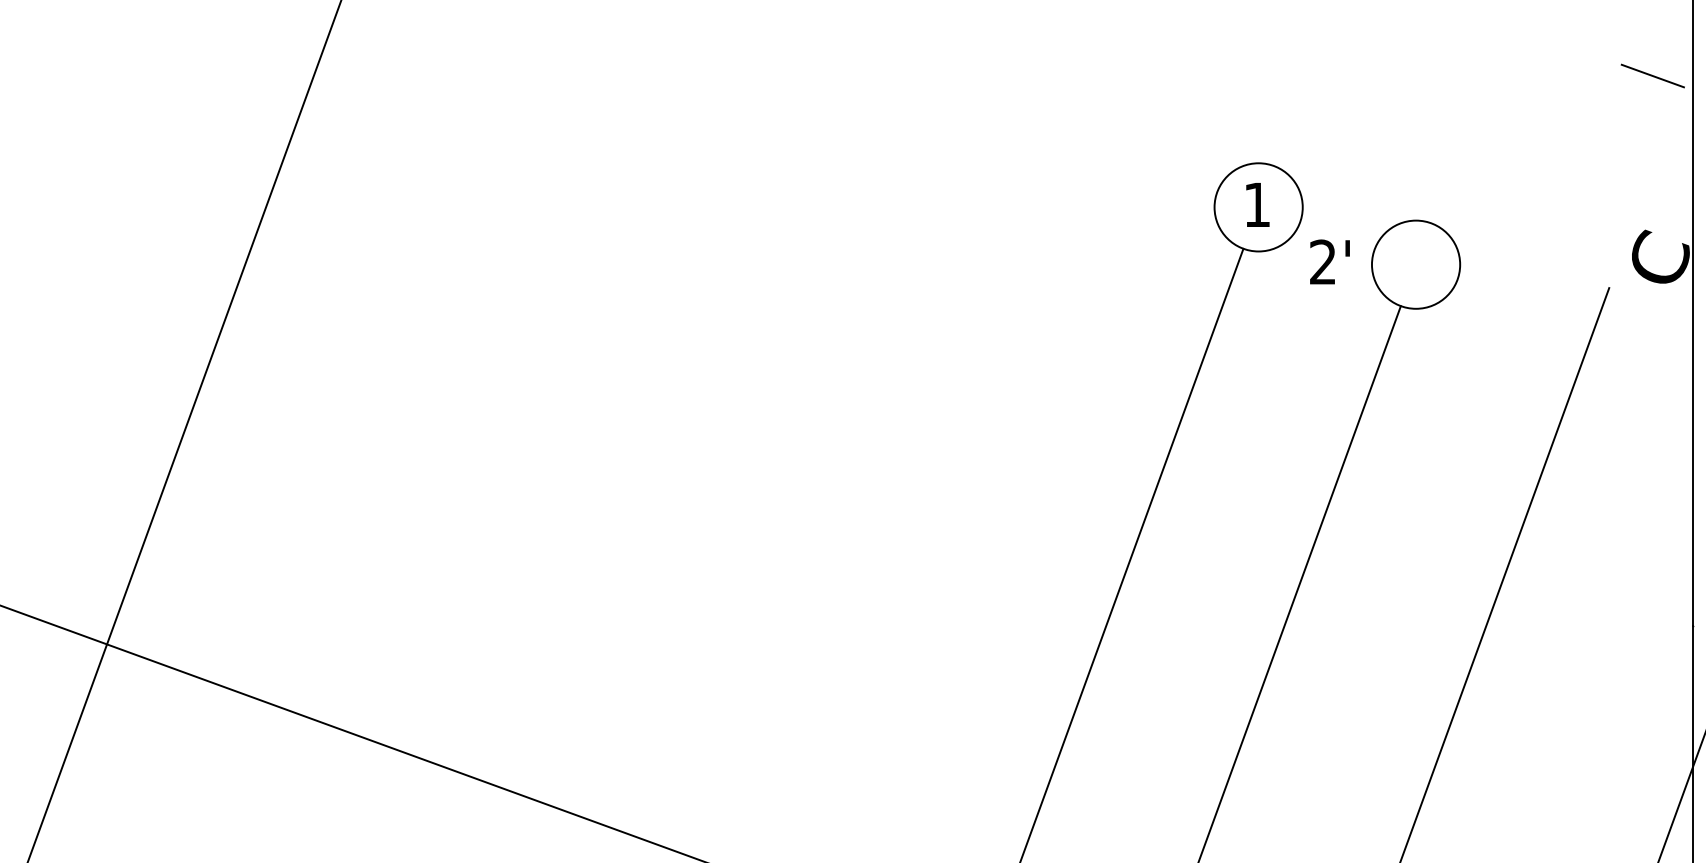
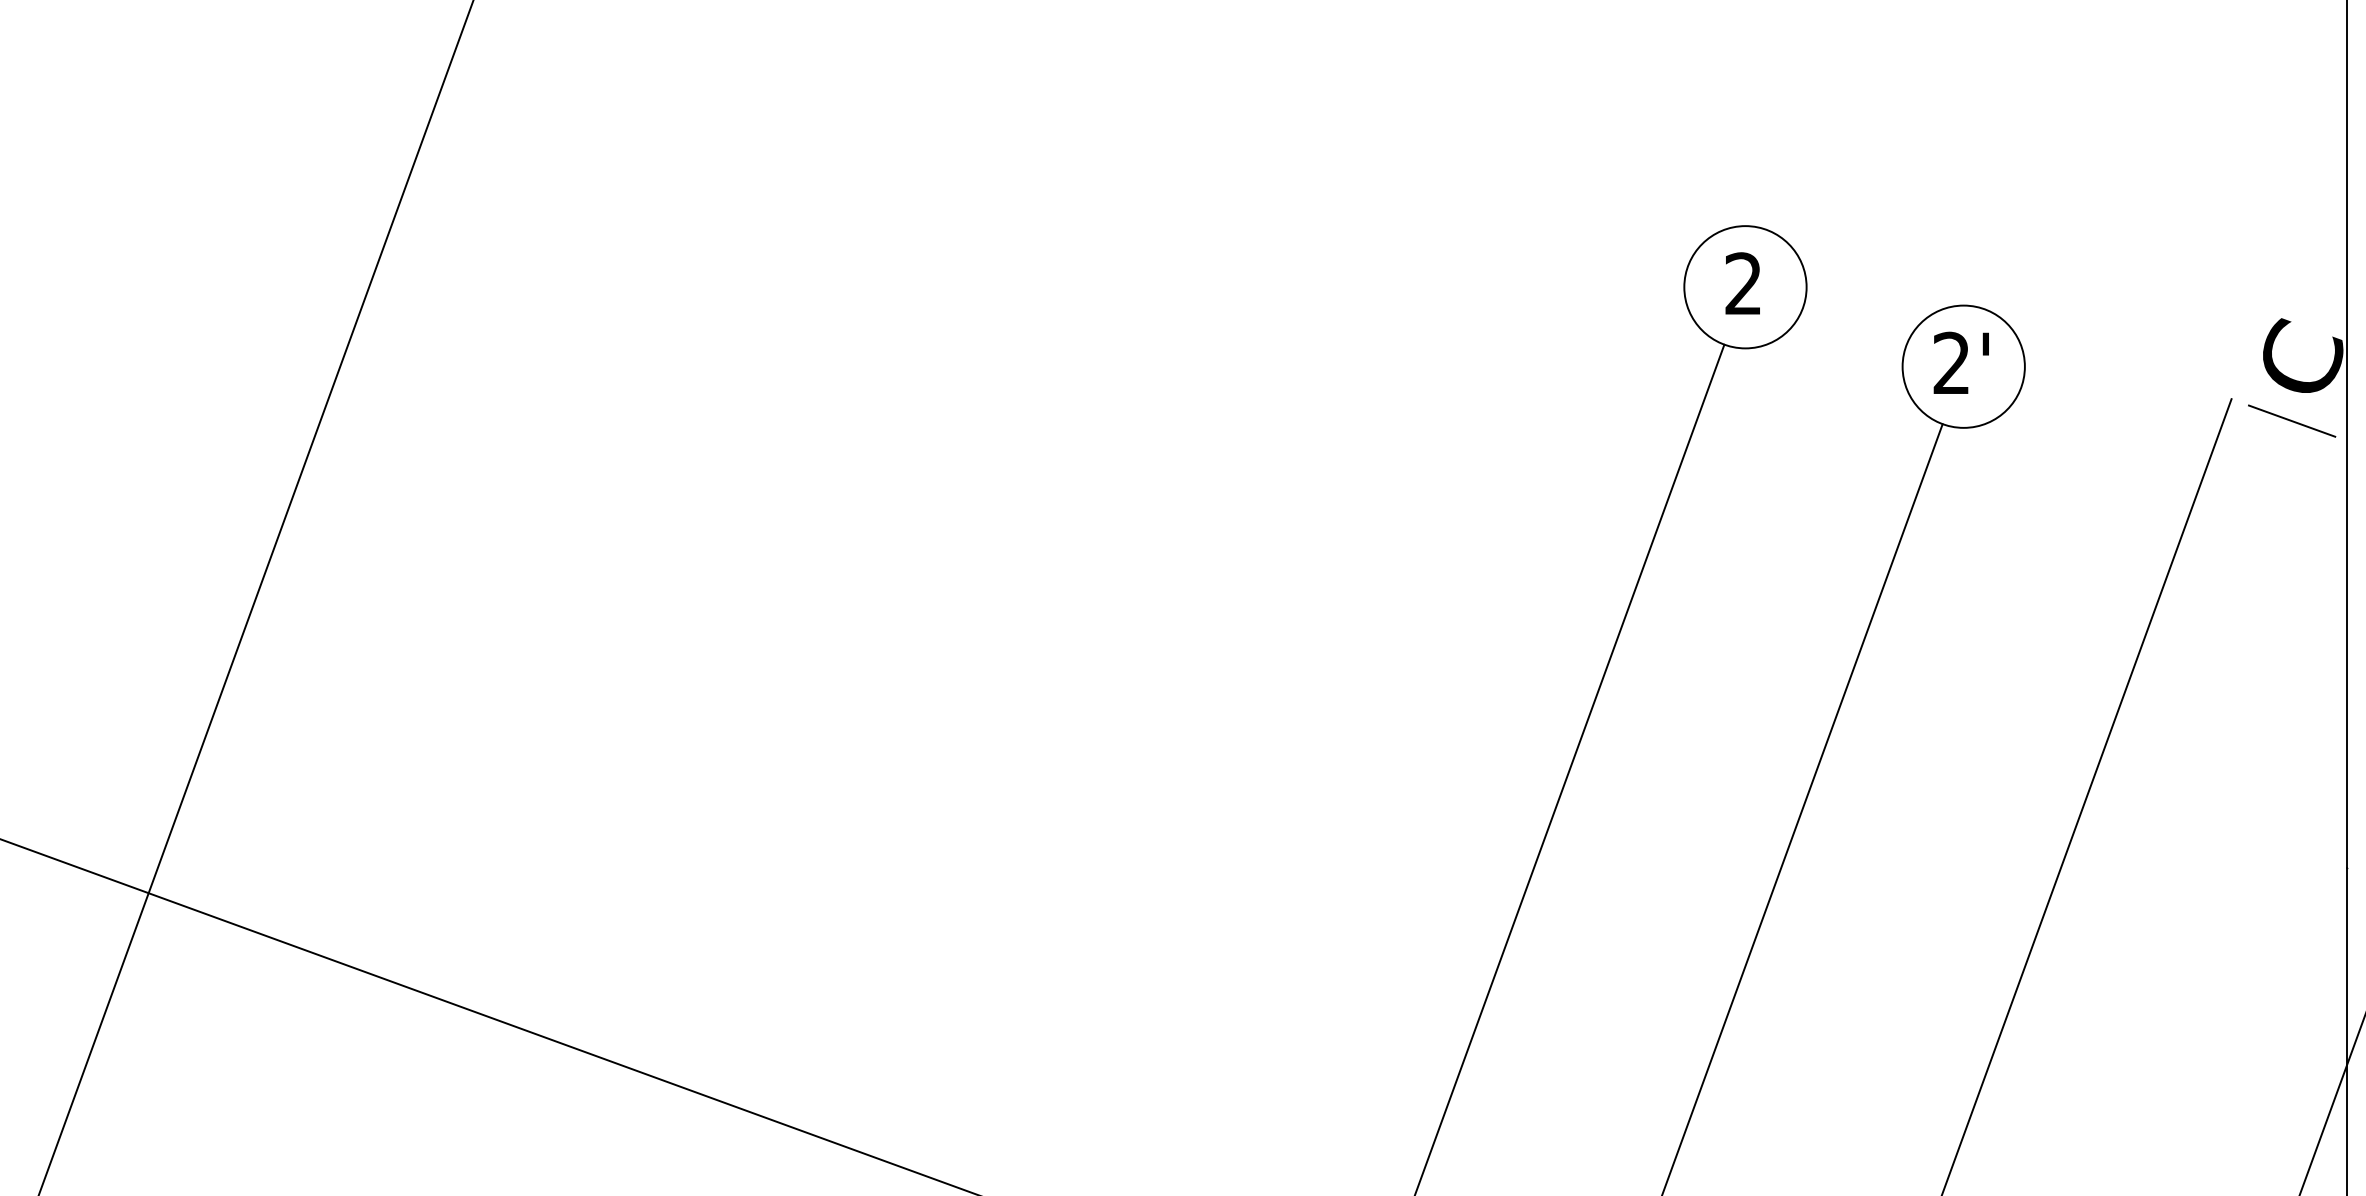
line: (1653, 75) -> (2292, 420), moved
text: (1256, 204) -> (1742, 283), 1 -> 2
text: (1329, 261) -> (1960, 362), moved

